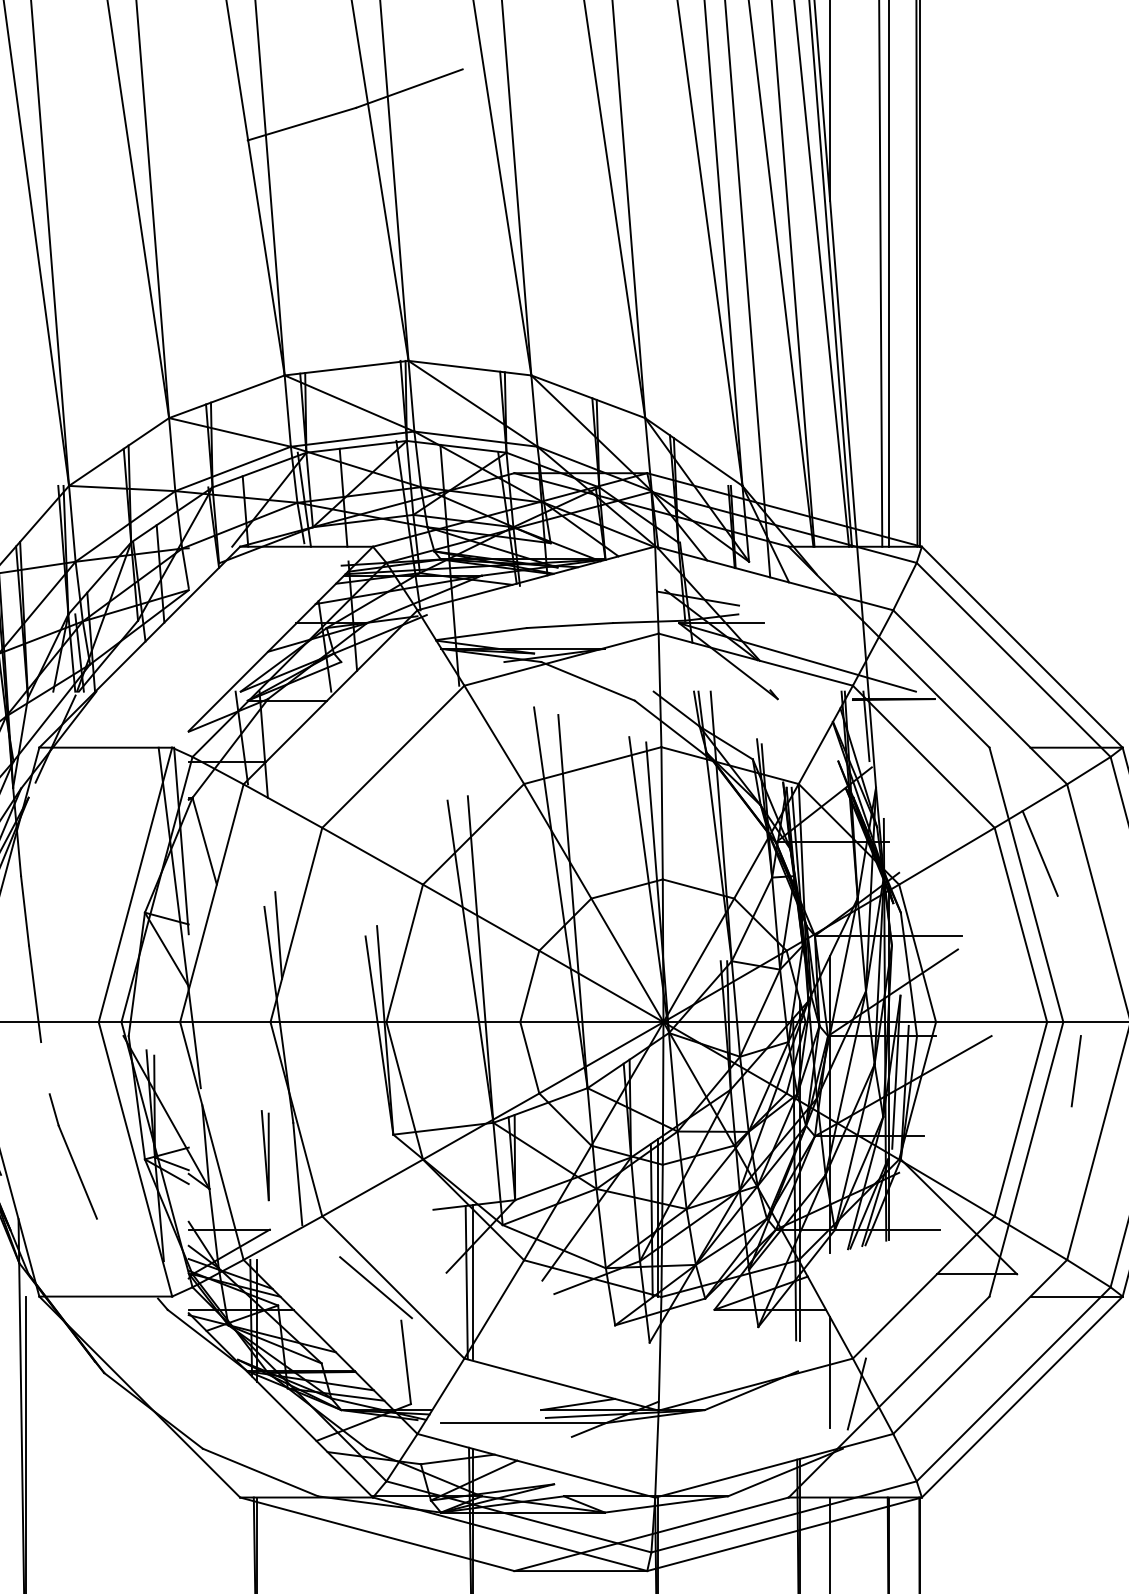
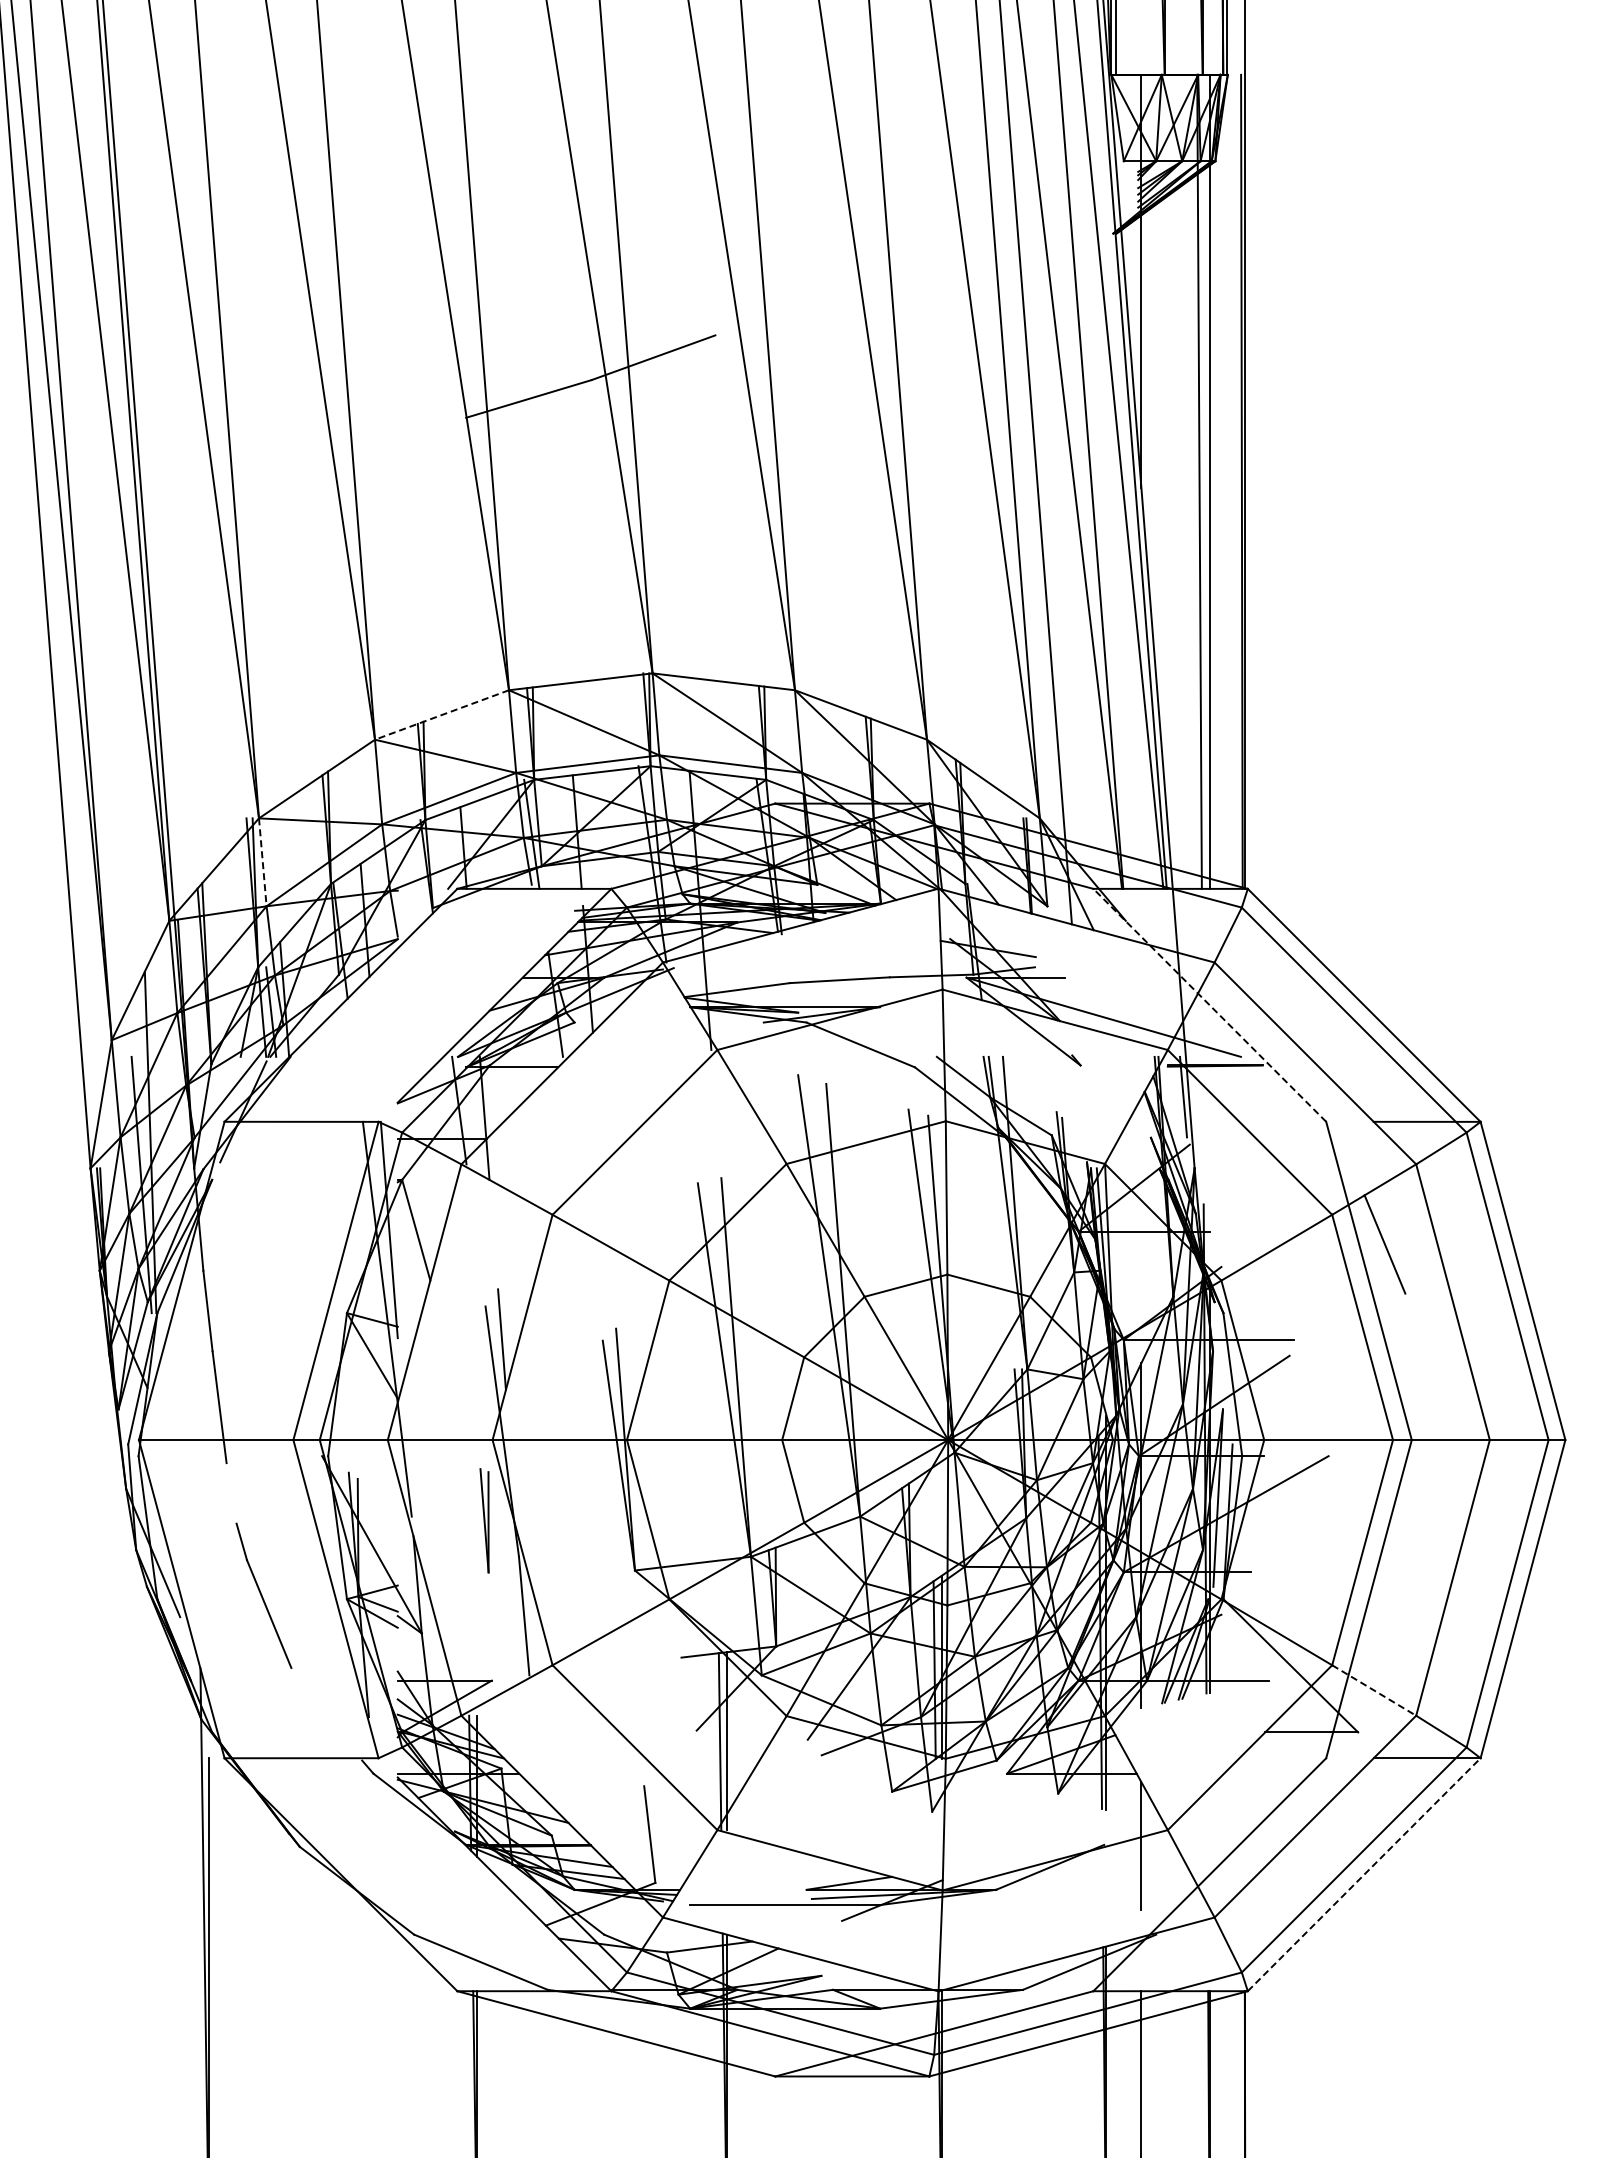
line: (226, 397) -> (441, 715), solid -> dashed
line: (72, 524) -> (262, 862), solid -> dashed
line: (888, 647) -> (1209, 1005), solid -> dashed
line: (1076, 1070) -> (1426, 1496), removed
part: (265, 1155) -> (484, 1520), moved
line: (1031, 1238) -> (1374, 1690), solid -> dashed
line: (375, 1287) -> (614, 1747), removed
line: (856, 1394) -> (1171, 1871), removed
line: (1022, 1396) -> (1364, 1874), solid -> dashed

